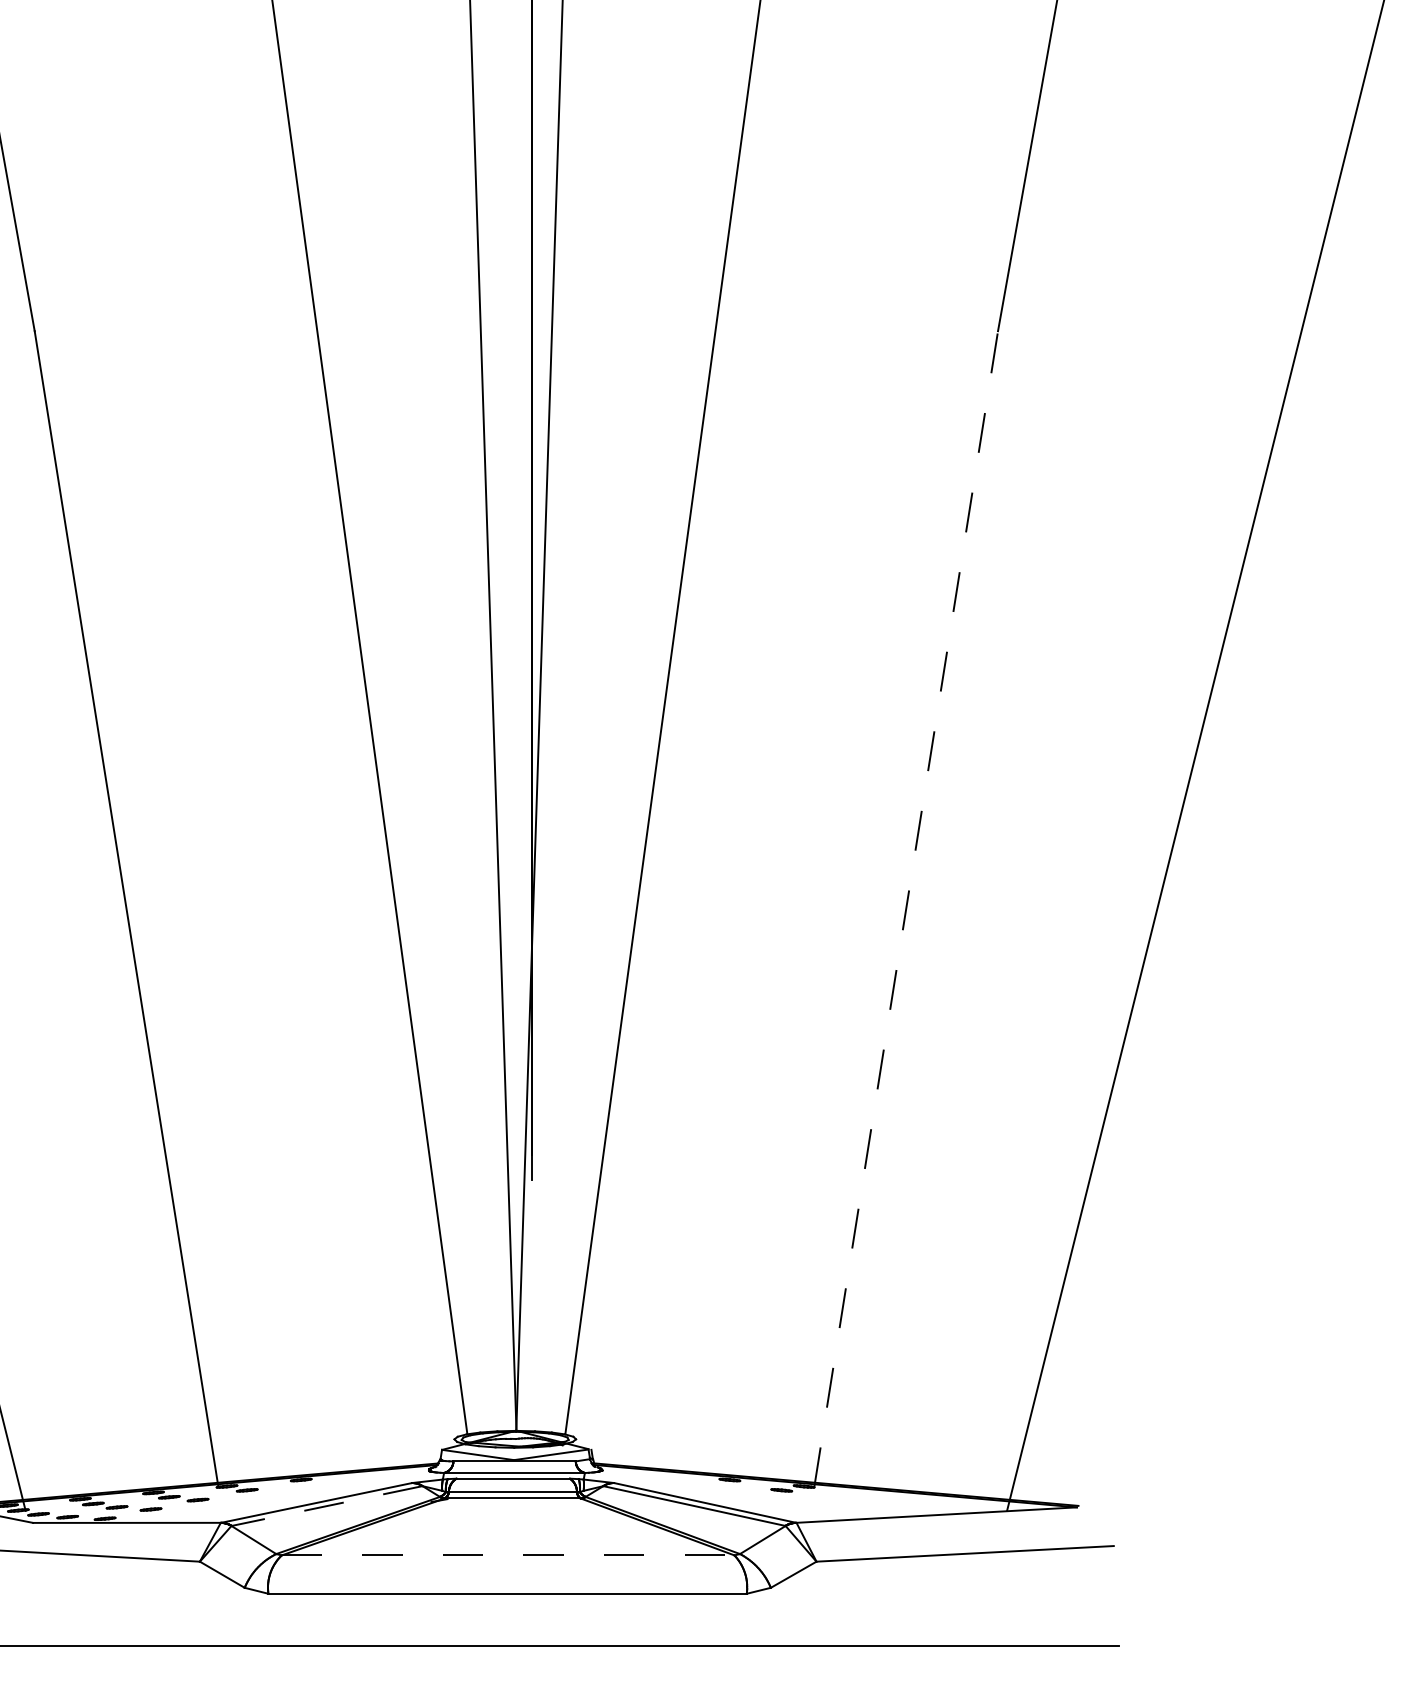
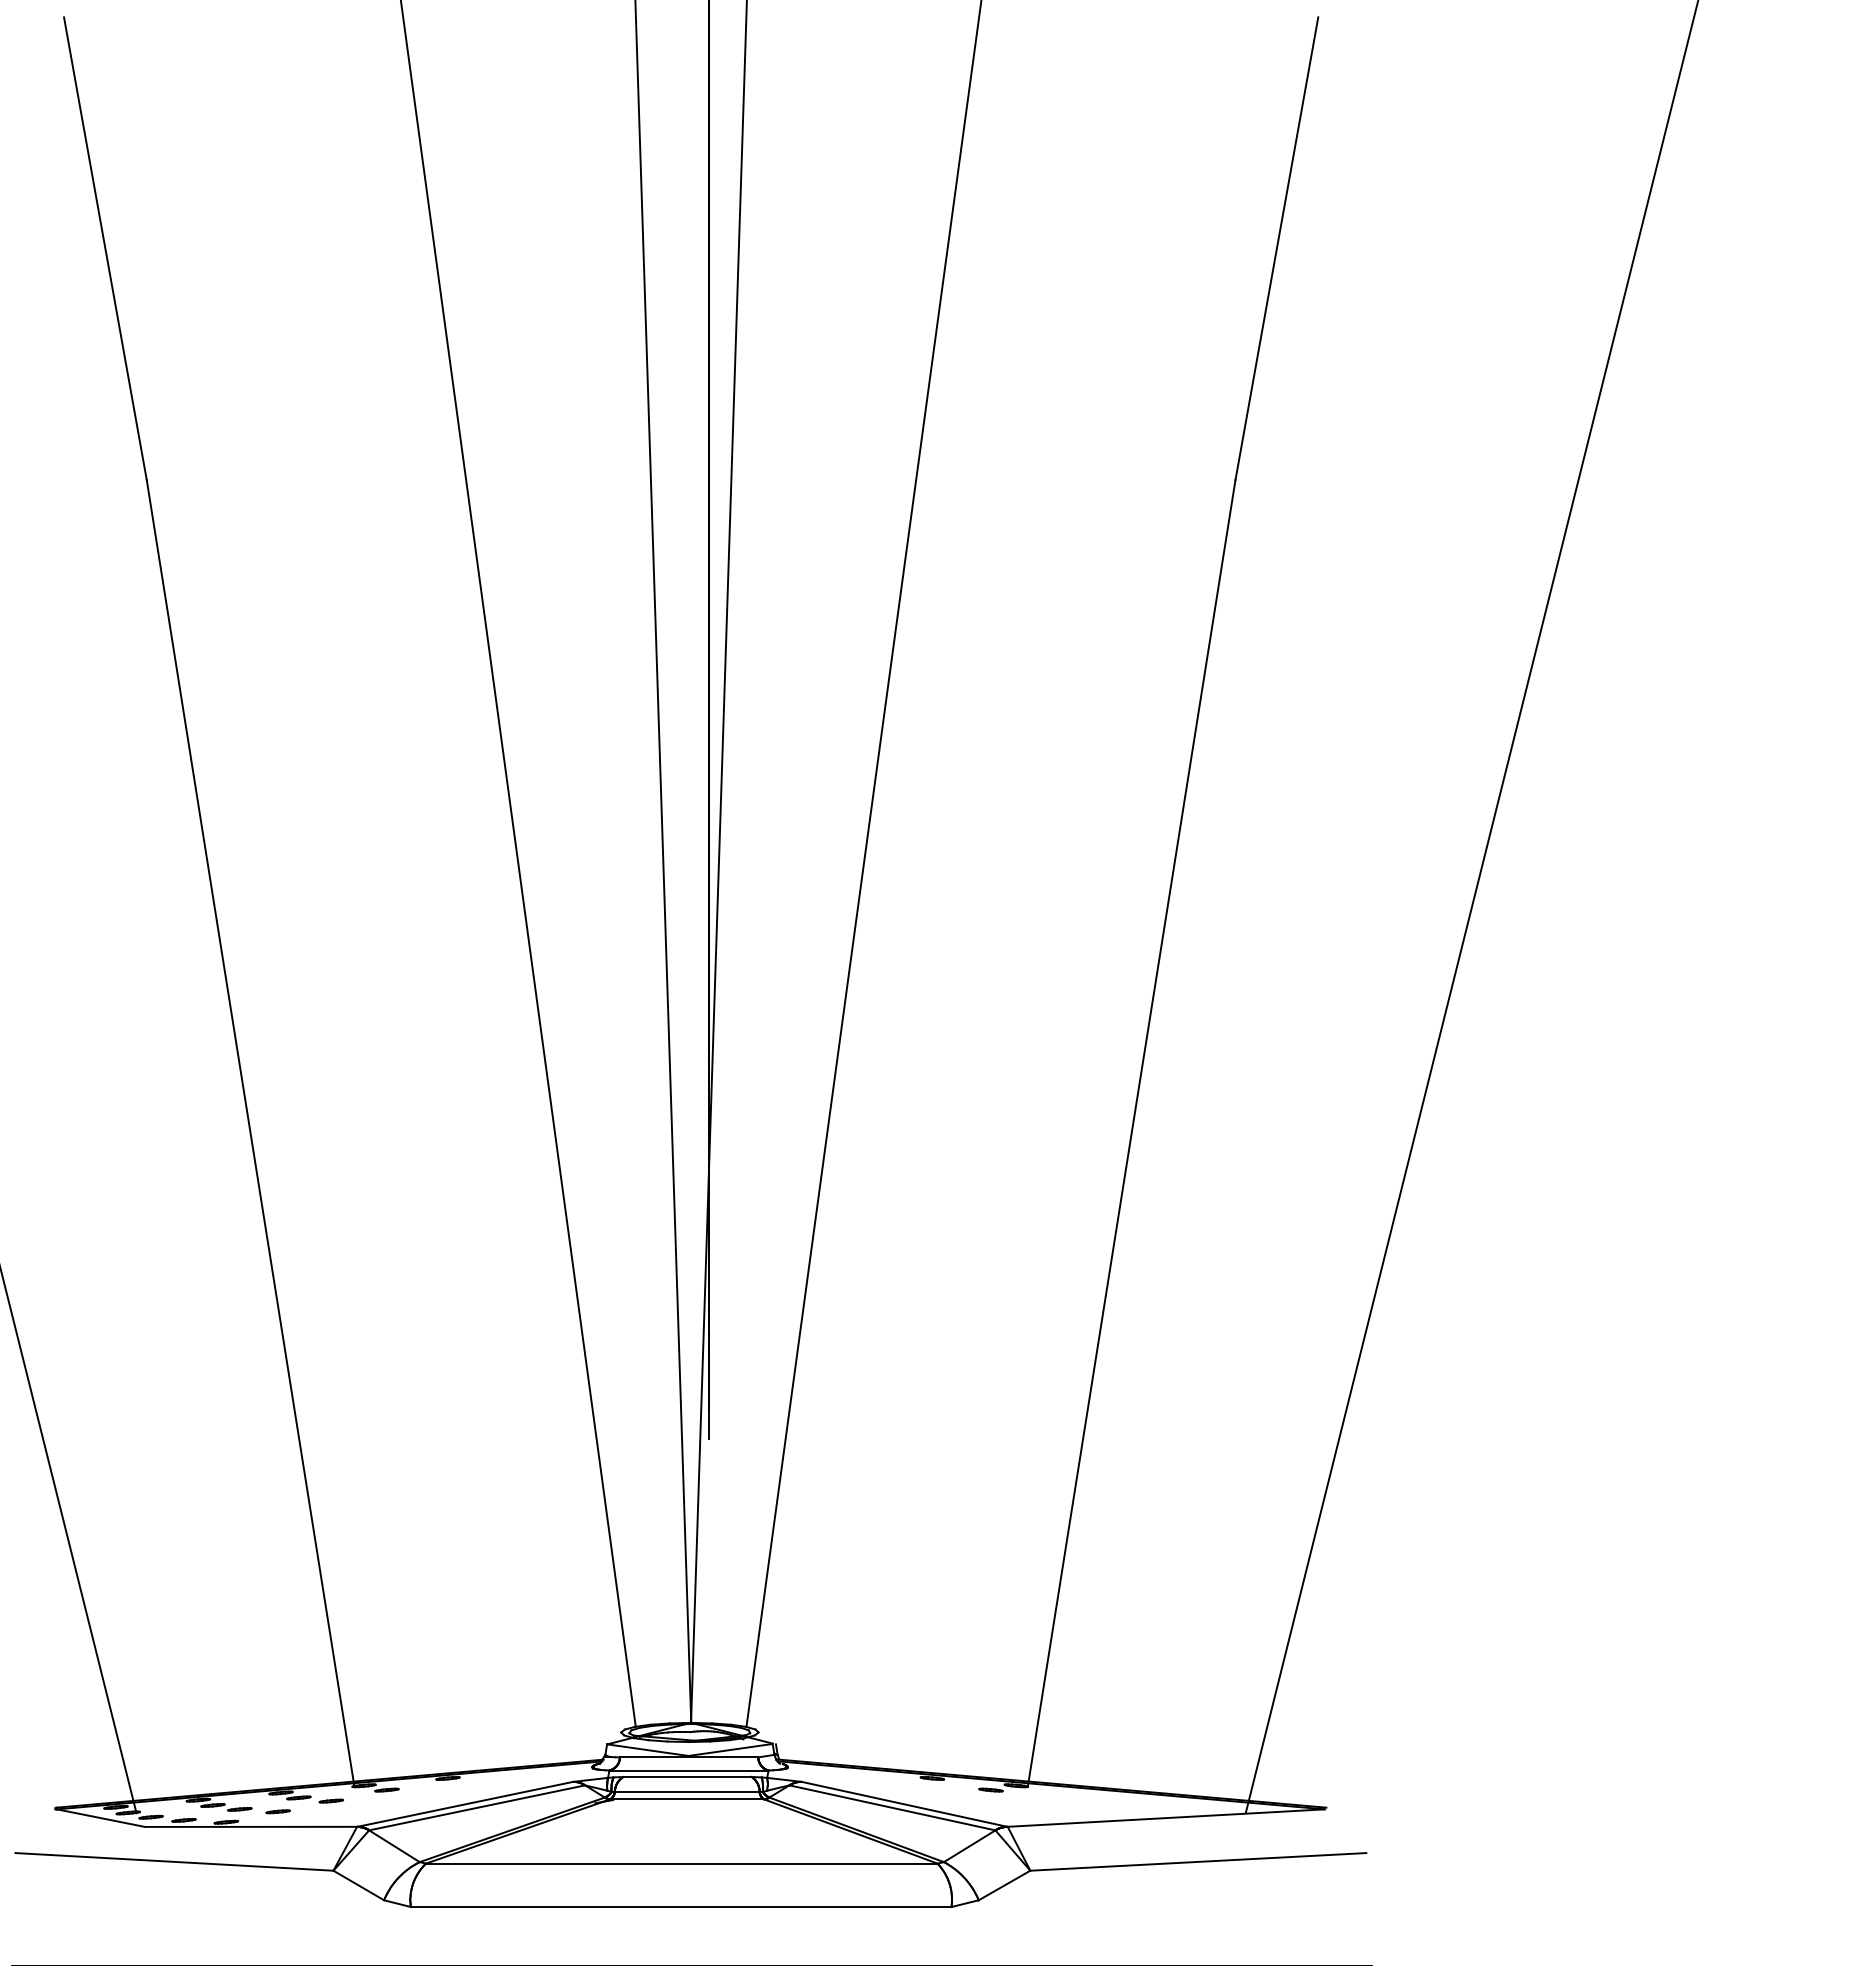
line: (906, 908) -> (1131, 1132), dashed -> solid
line: (326, 1505) -> (476, 1807), dashed -> solid
line: (507, 1555) -> (681, 1863), dashed -> solid

